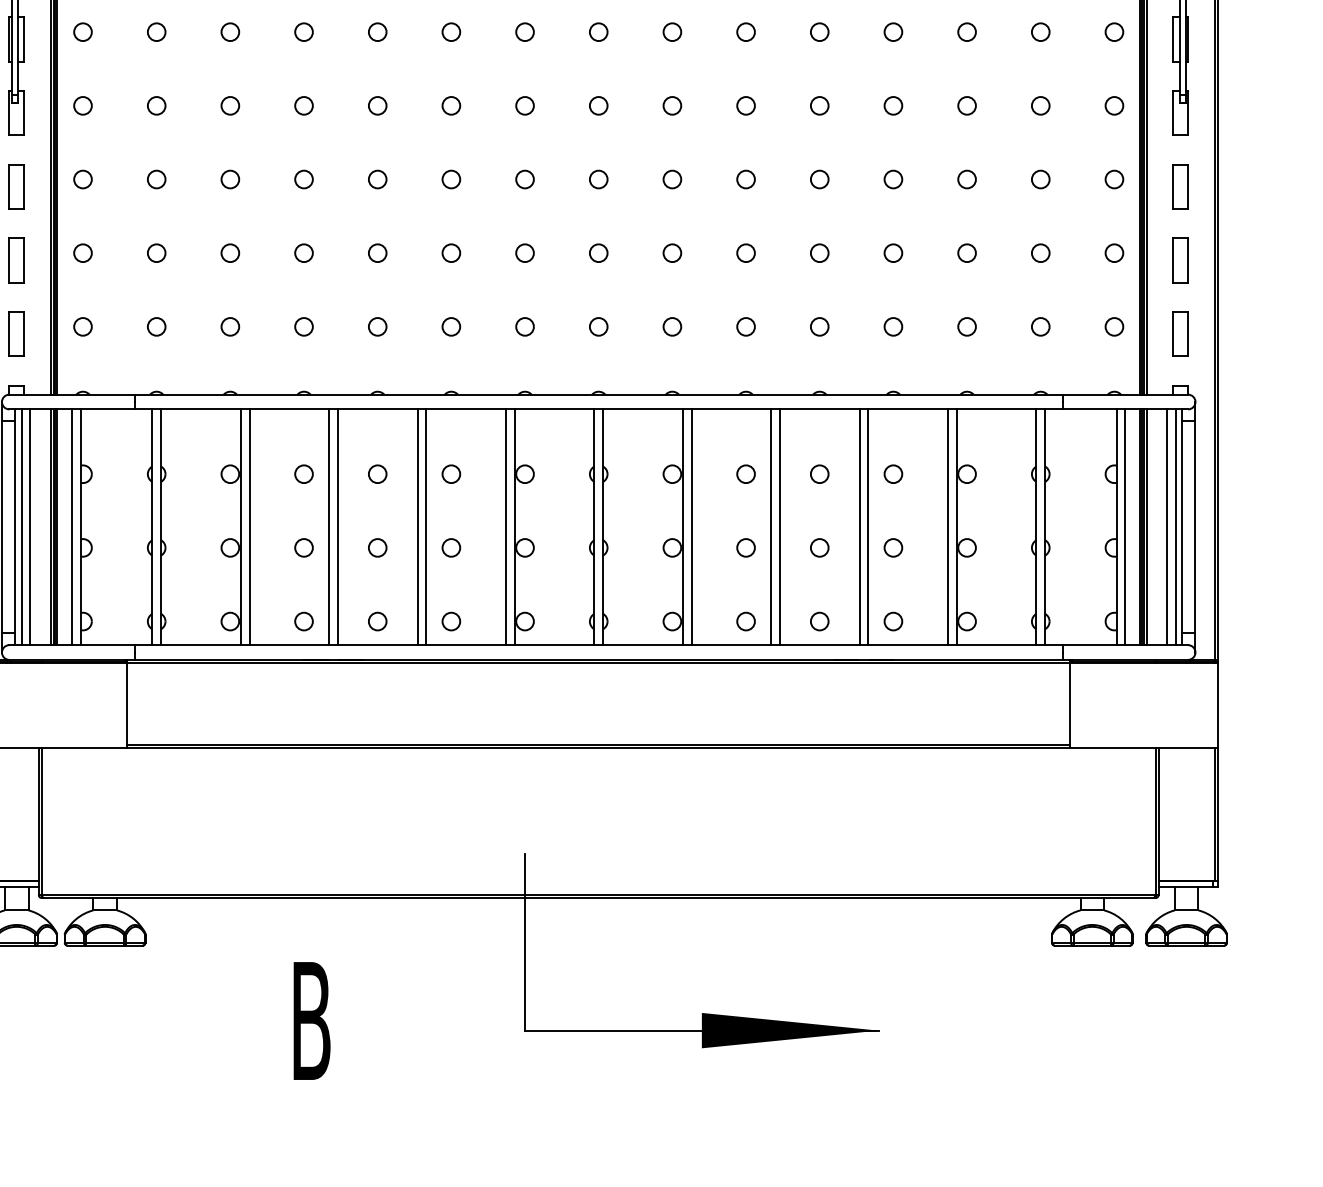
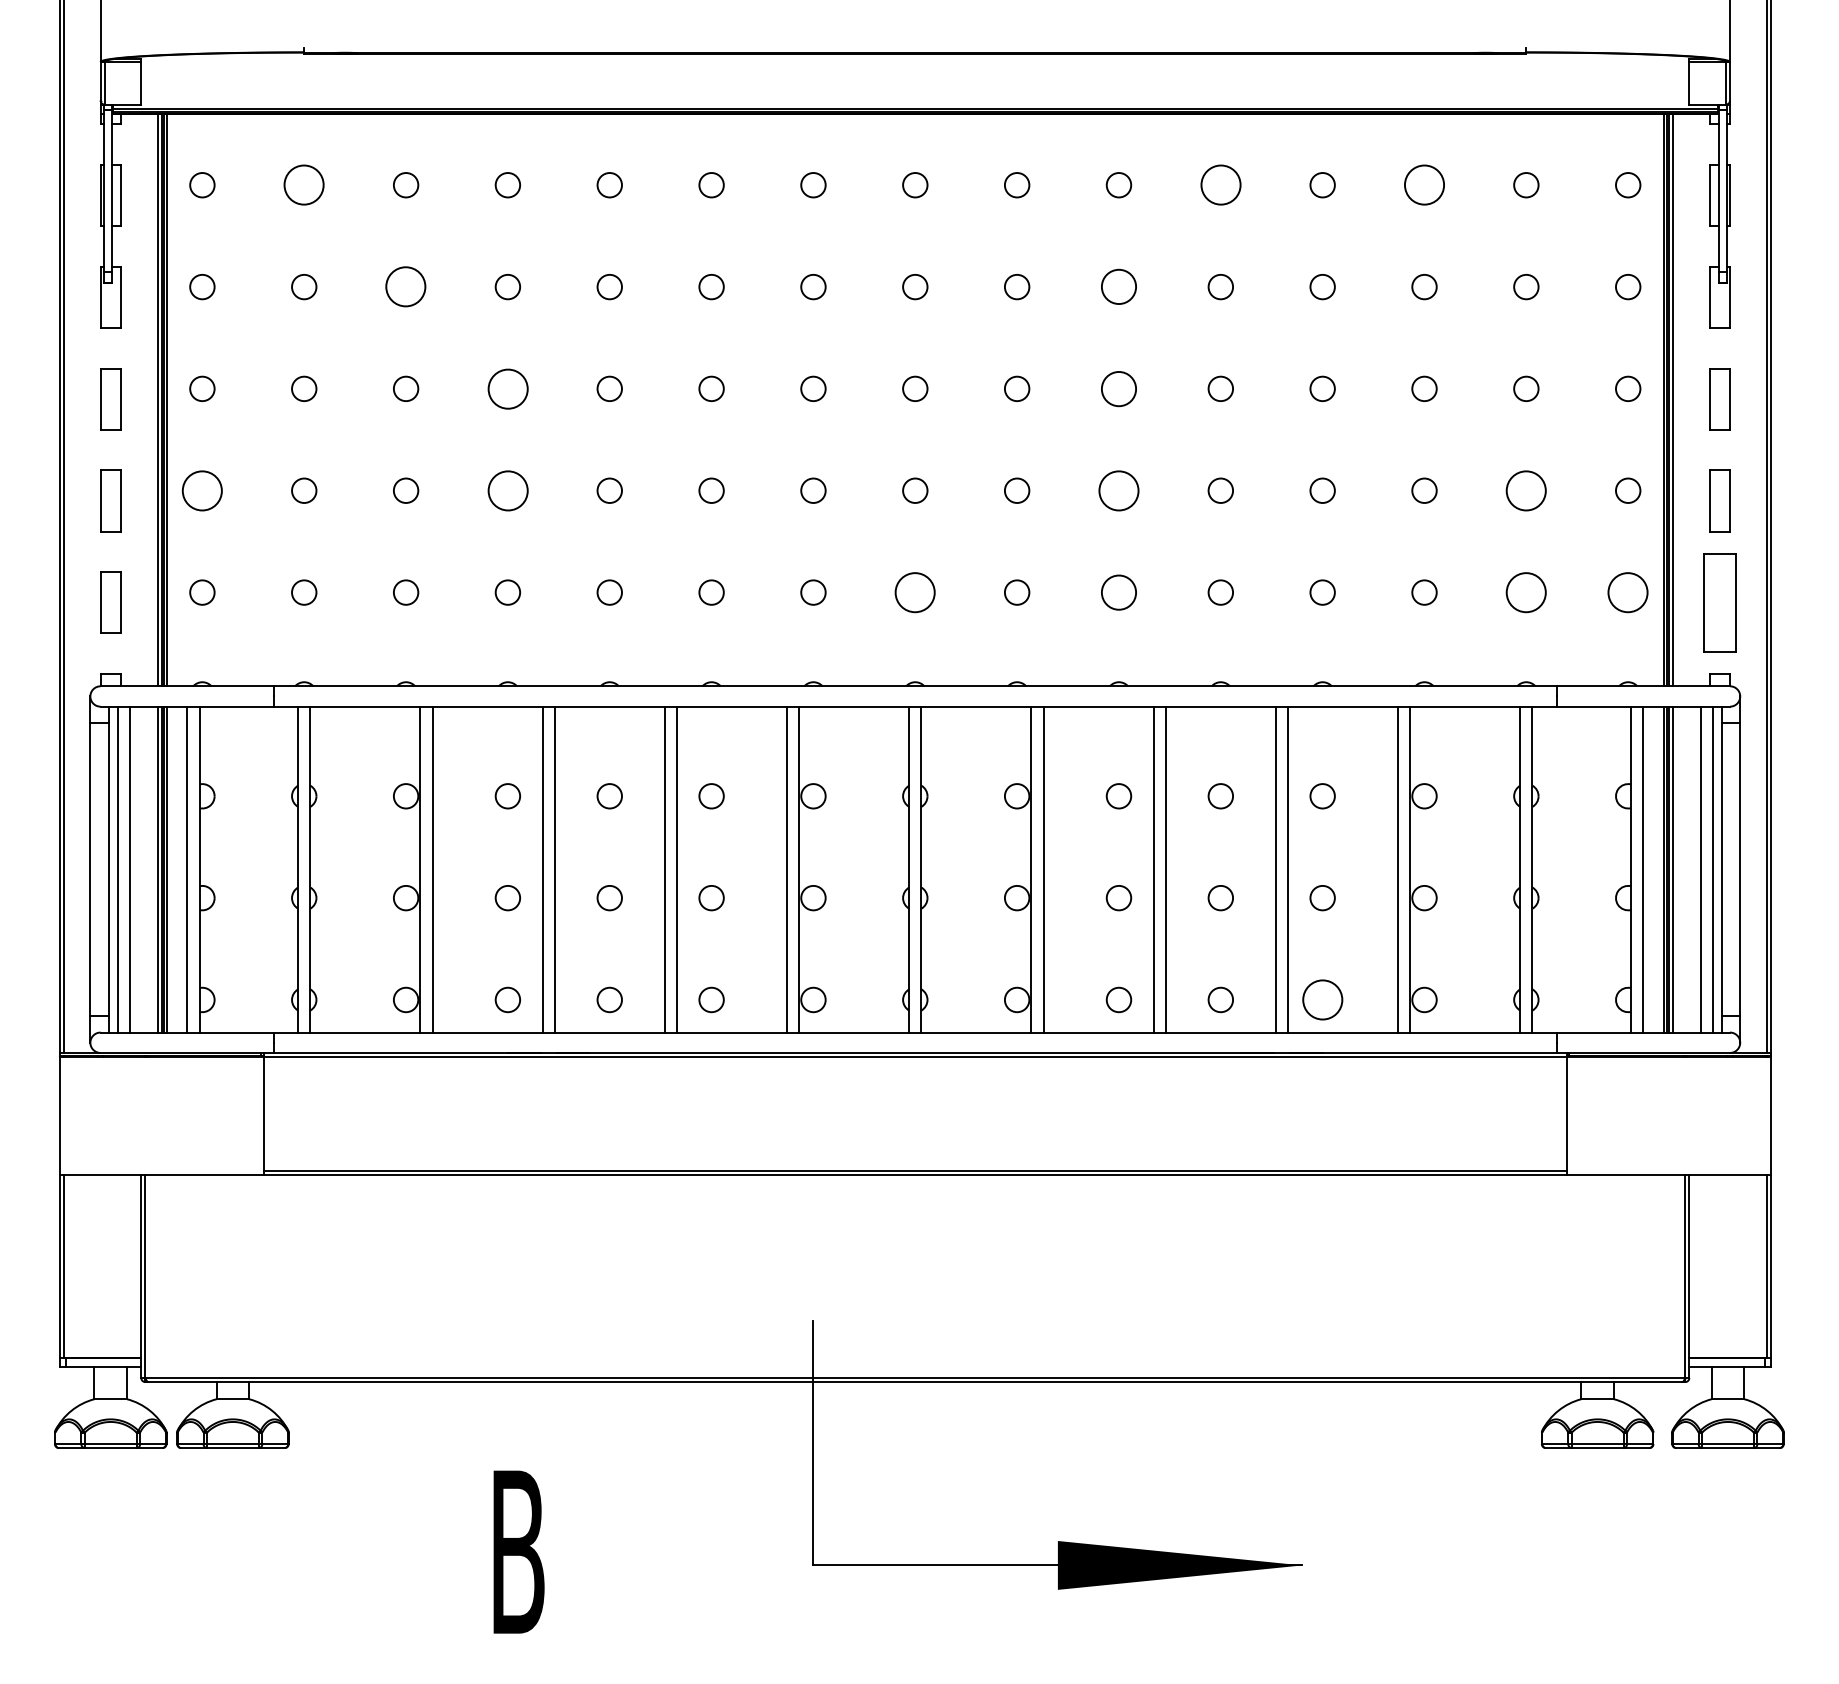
circle: (156, 32) -> (304, 185), size x1.6
circle: (819, 32) -> (1220, 185), size x1.6
circle: (967, 32) -> (1424, 185), size x1.6
circle: (230, 106) -> (406, 287), size x1.6
circle: (745, 106) -> (1118, 287), size x1.4
circle: (303, 179) -> (507, 388), size x1.6
circle: (745, 179) -> (1118, 388), size x1.4
circle: (83, 253) -> (202, 490), size x1.6
circle: (303, 253) -> (507, 490), size x1.6
circle: (745, 253) -> (1118, 490), size x1.6
circle: (1040, 253) -> (1526, 490), size x1.6
circle: (598, 326) -> (915, 592), size x1.6
circle: (745, 326) -> (1118, 592), size x1.4
circle: (1040, 326) -> (1526, 592), size x1.6
circle: (1114, 326) -> (1628, 592), size x1.6
part: (1180, 334) -> (1719, 602), size x1.6
circle: (893, 621) -> (1322, 999), size x1.6

